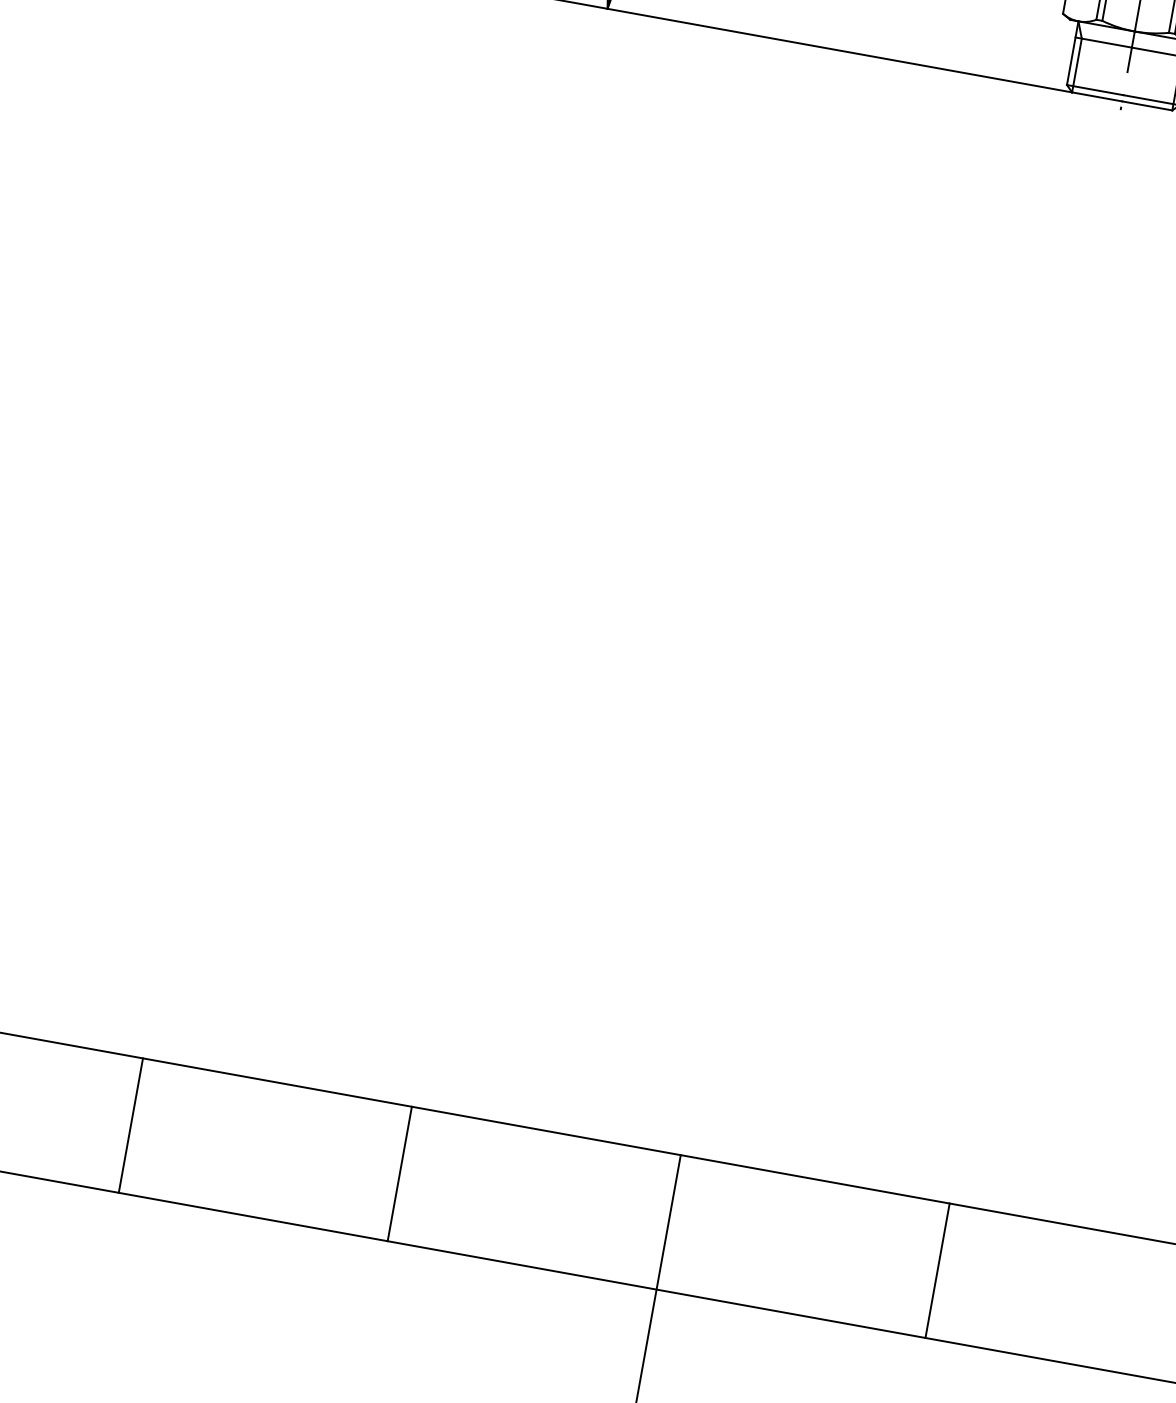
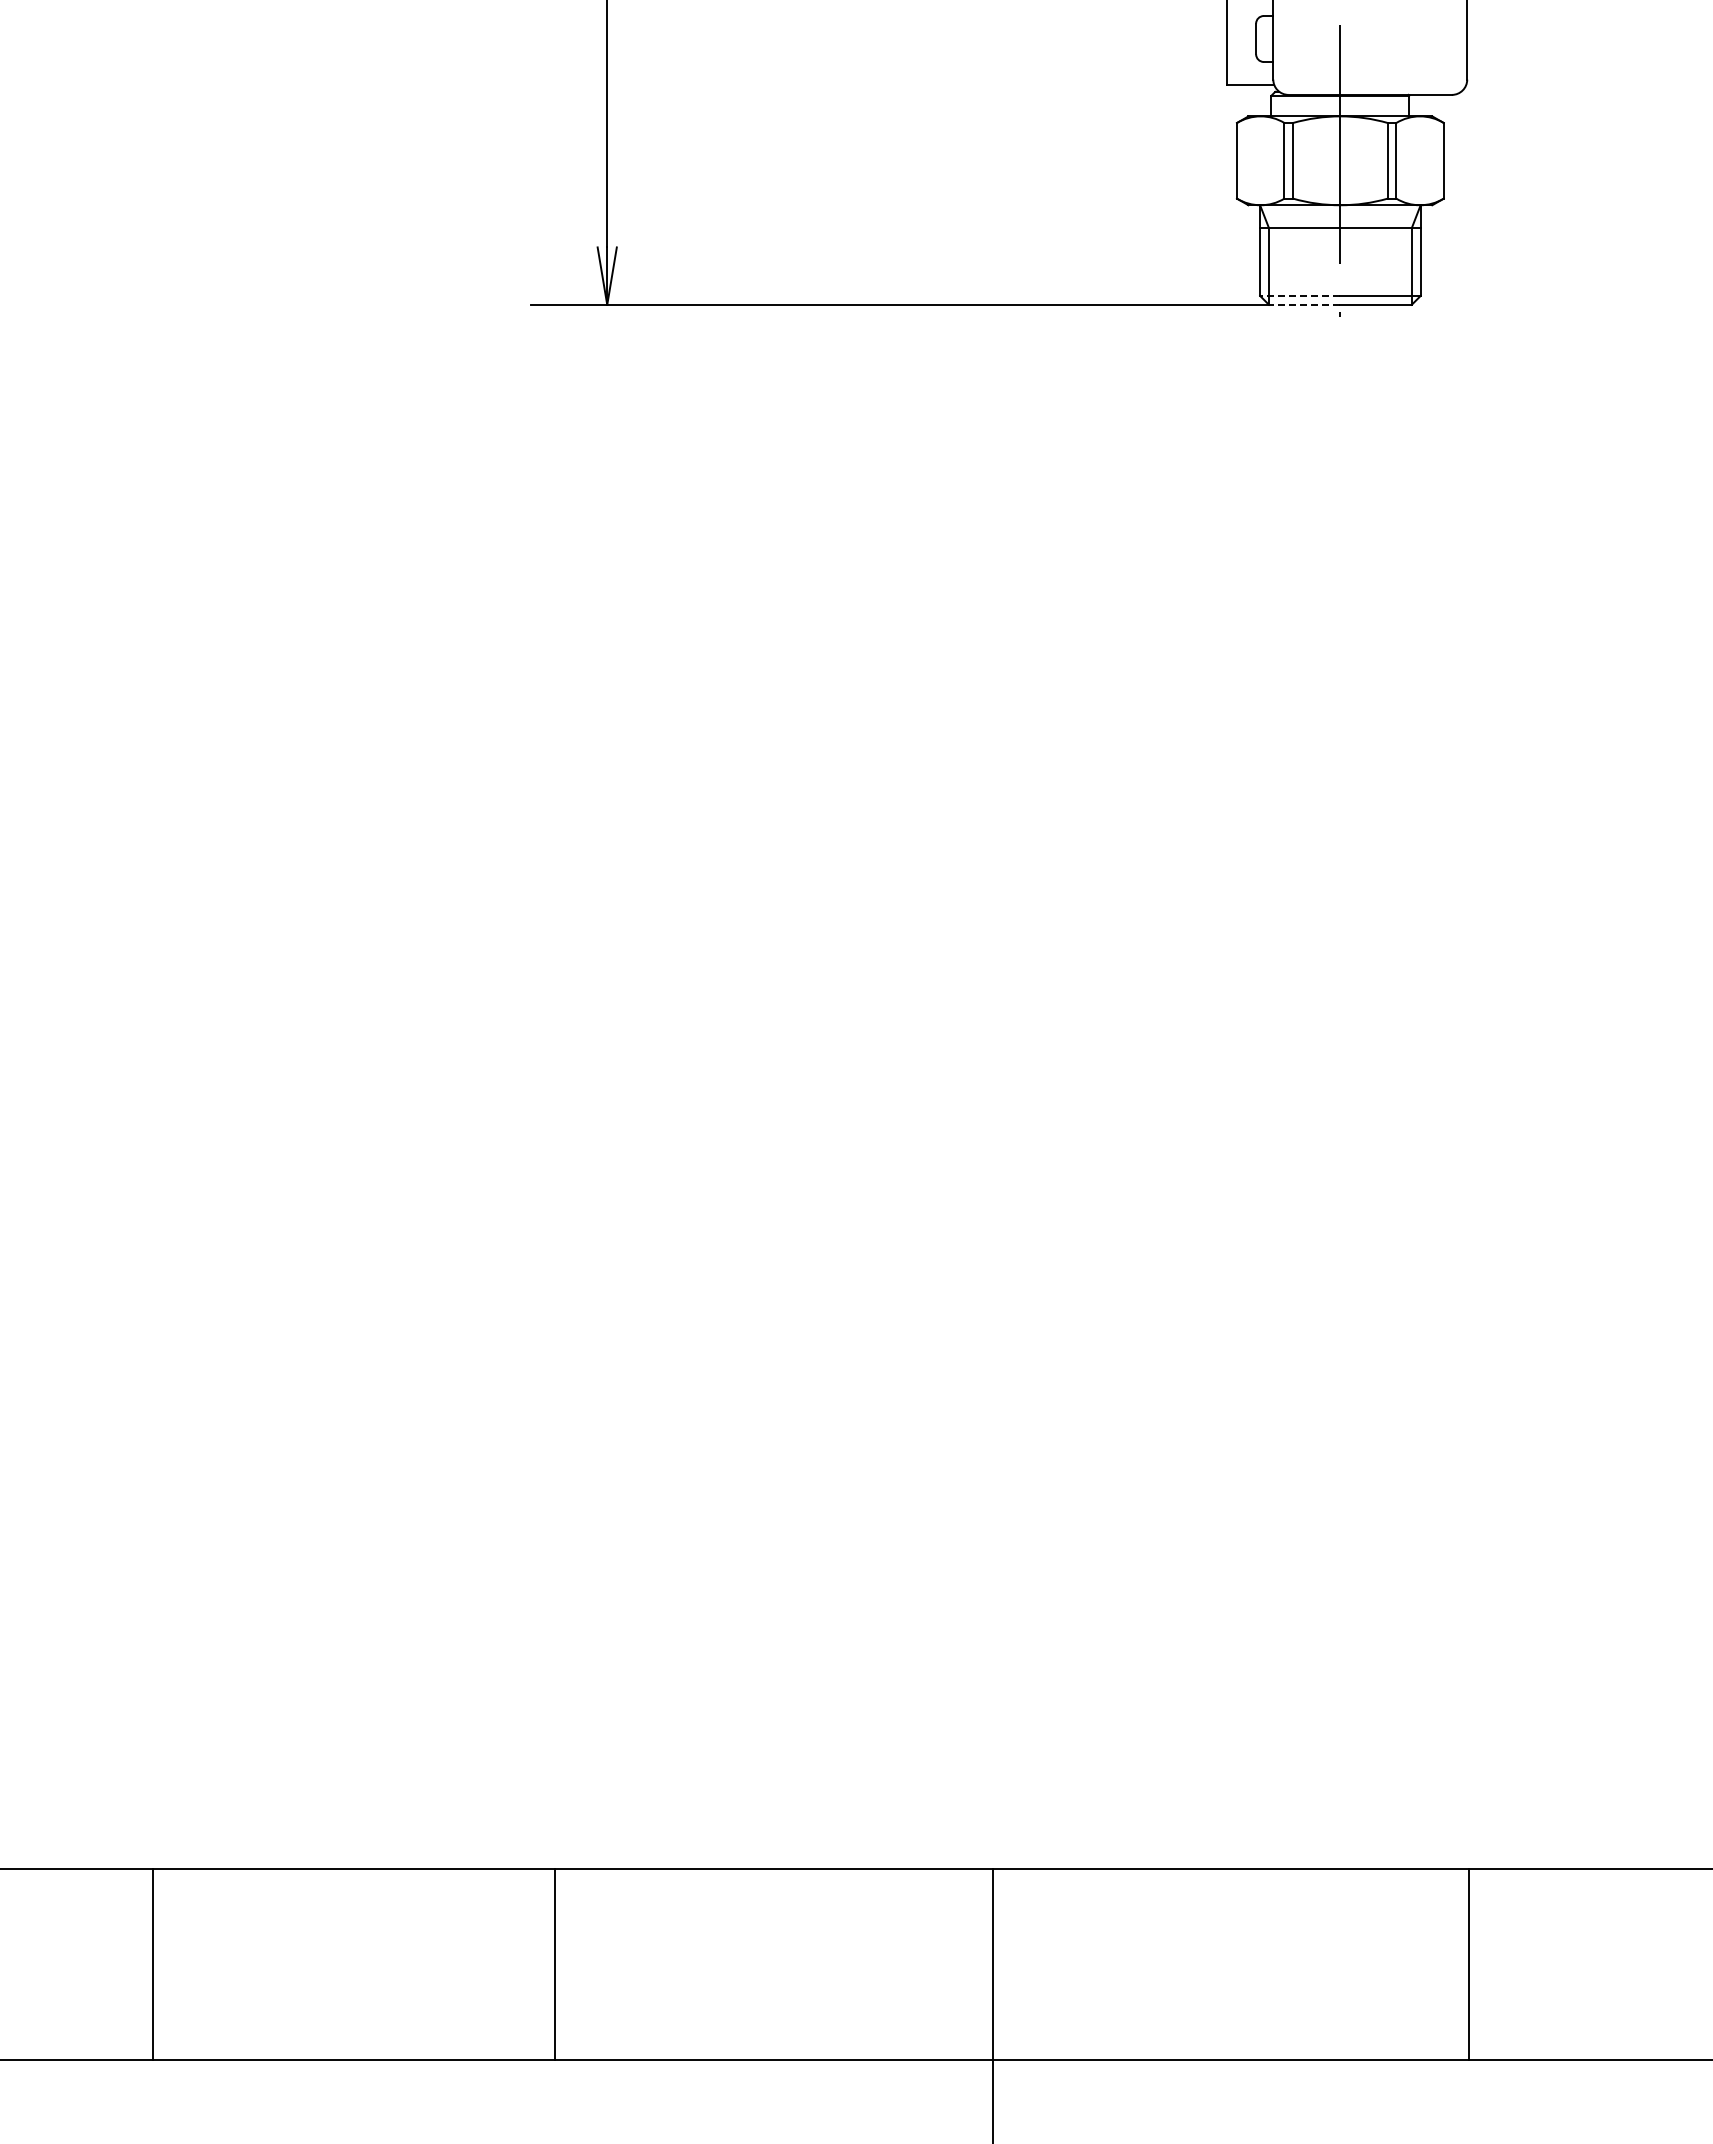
line: (1094, 89) -> (1299, 295), solid -> dashed
line: (1097, 96) -> (1304, 304), solid -> dashed
line: (130, 1125) -> (152, 1964), moved
line: (399, 1174) -> (554, 1964), moved
line: (937, 1270) -> (1468, 1964), moved

